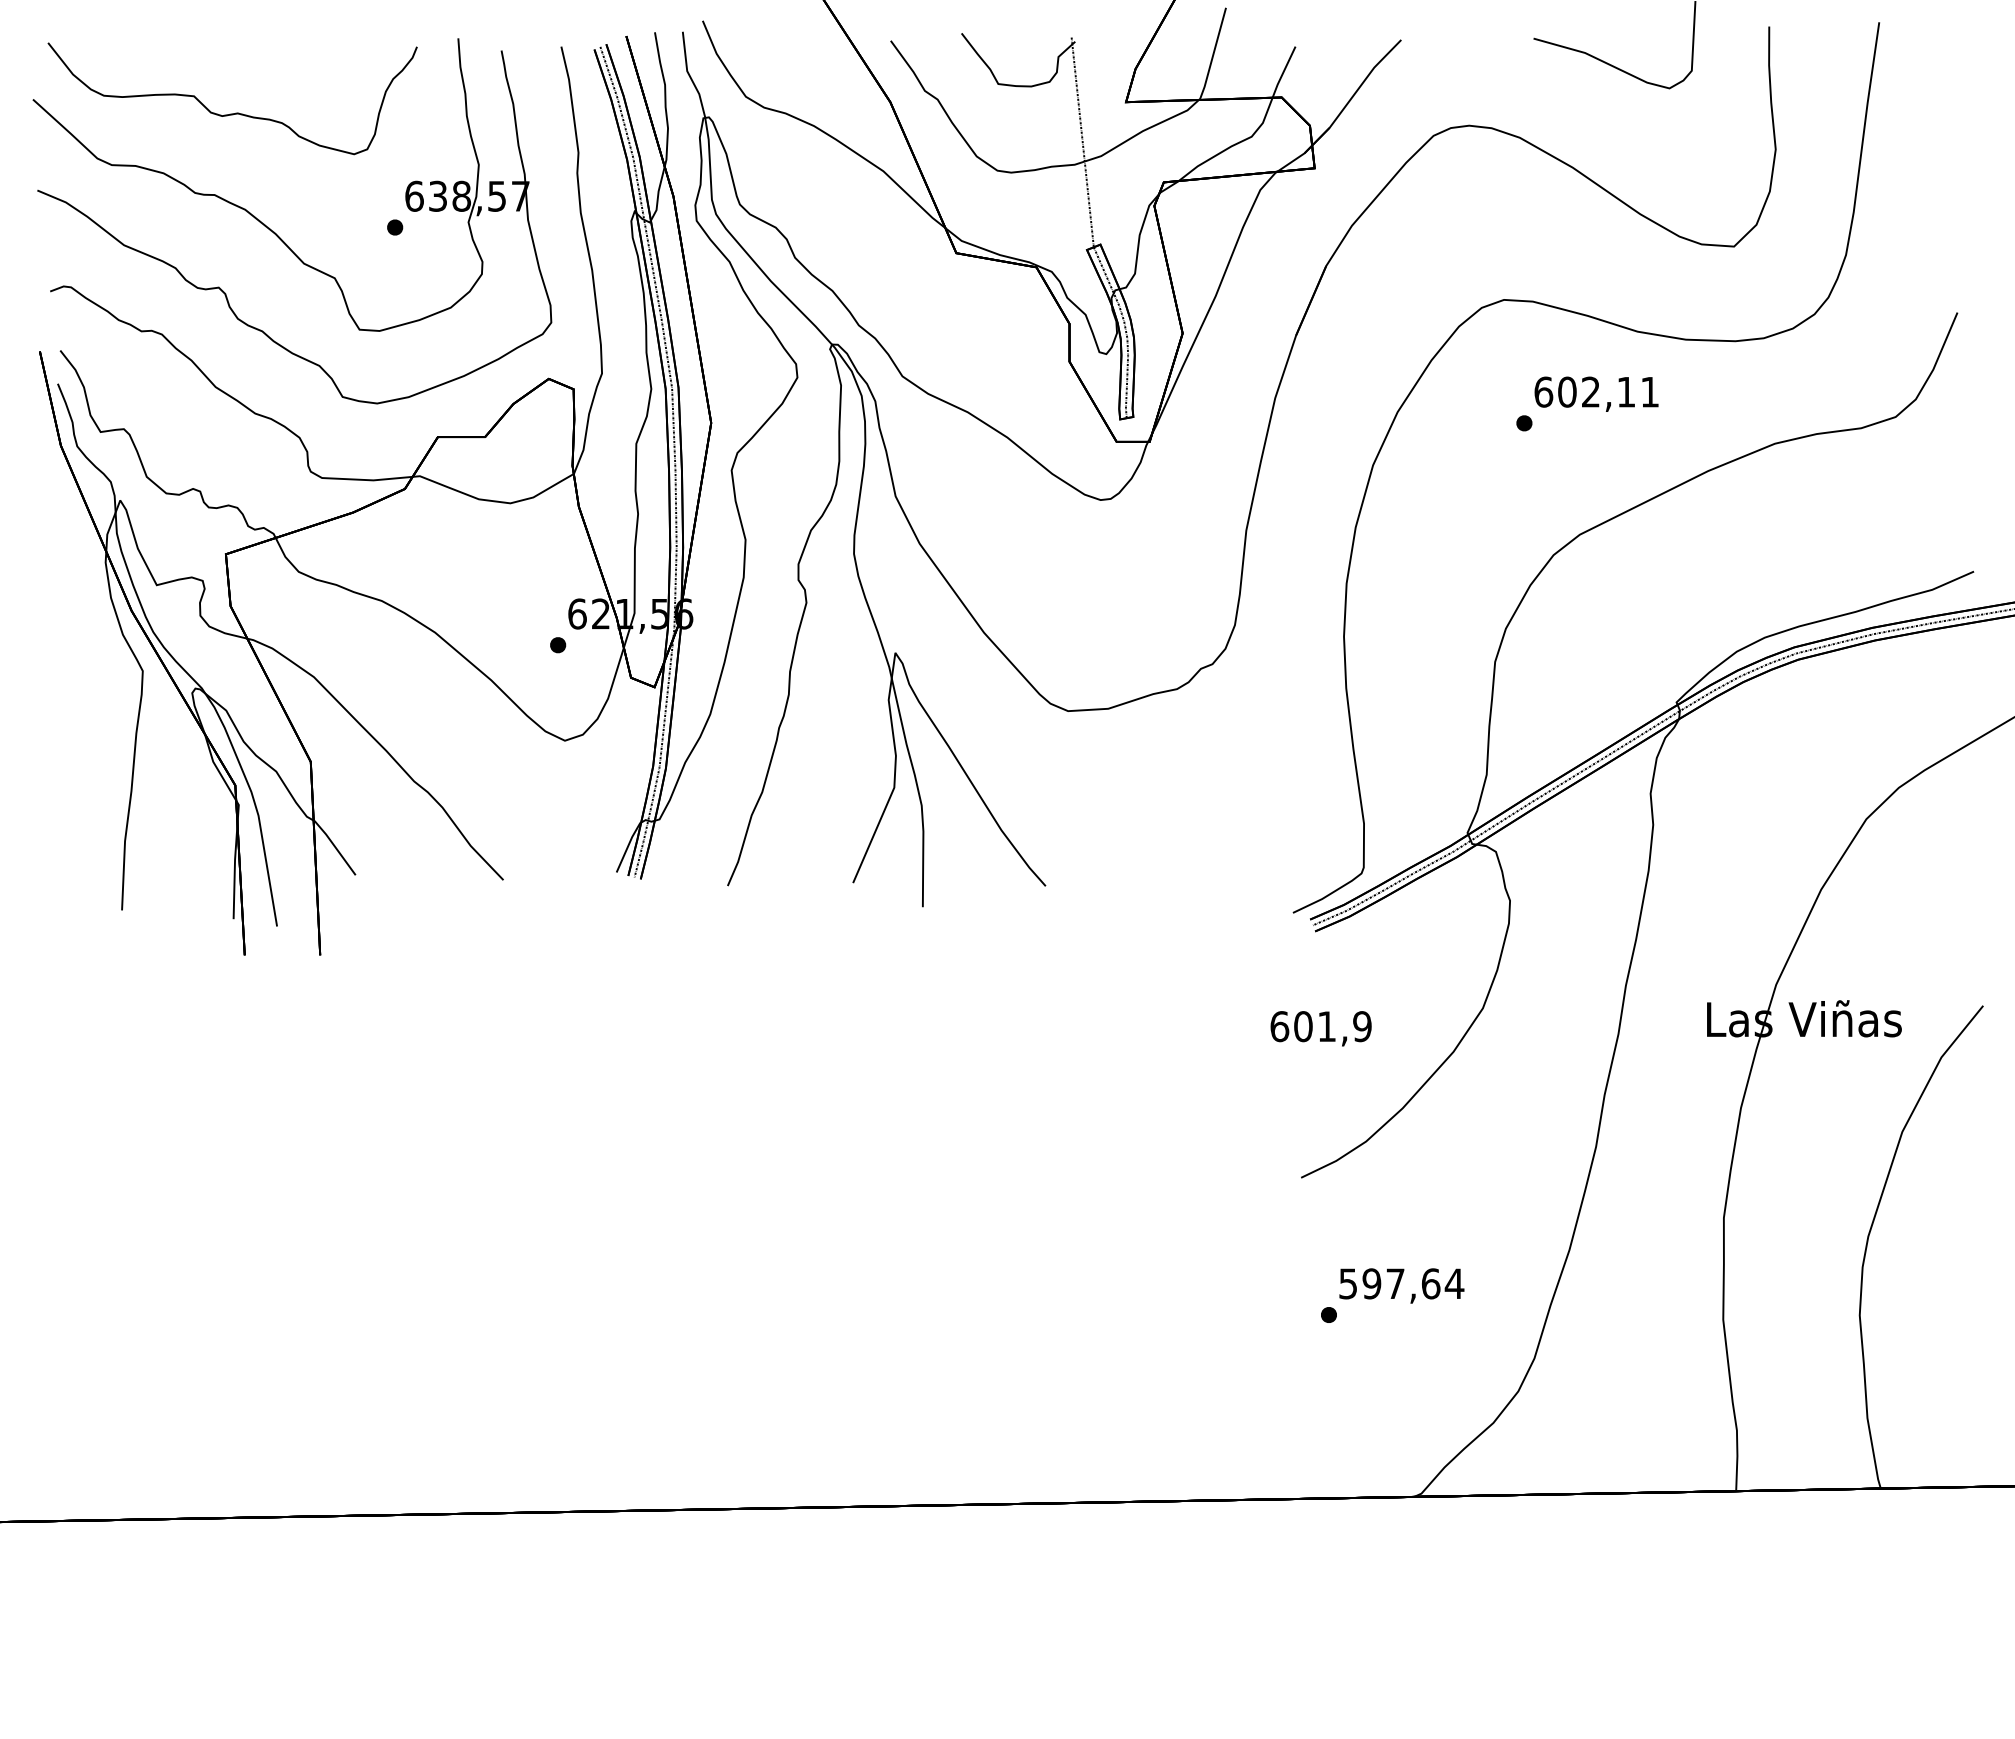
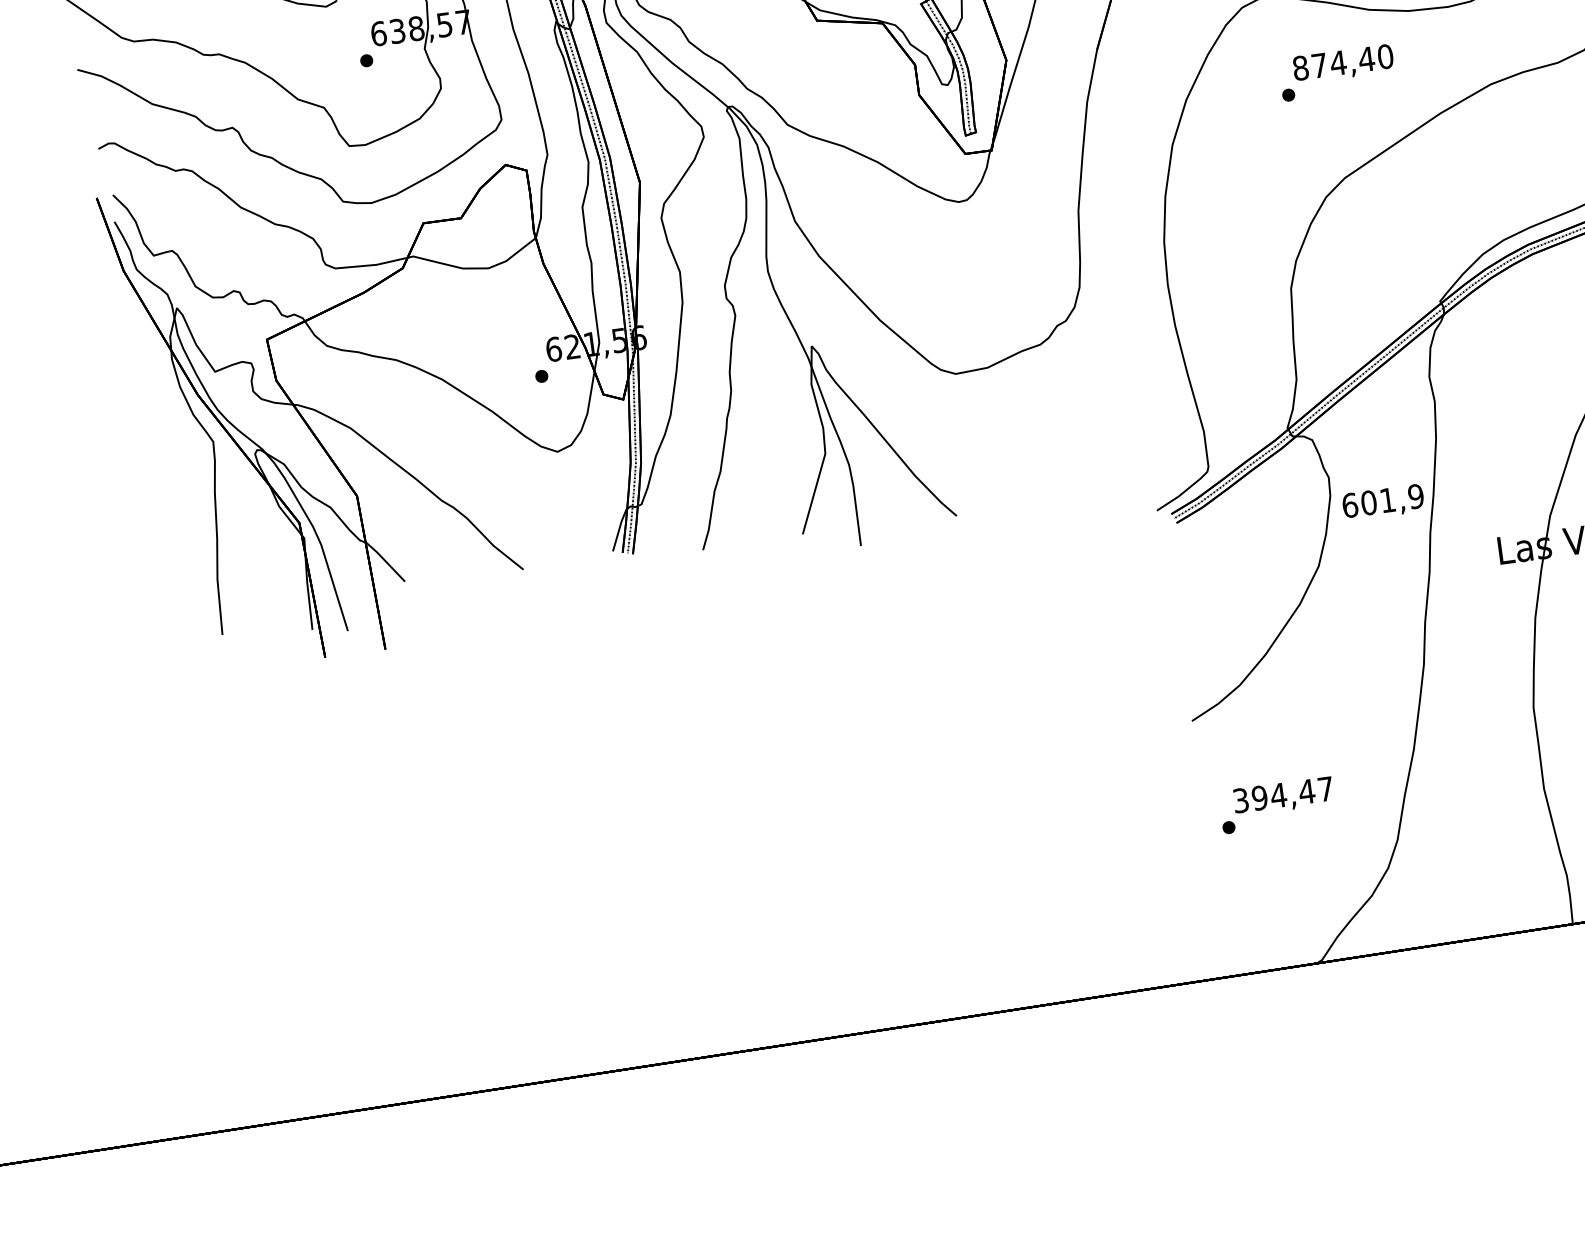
text: (1596, 391) -> (1342, 61), 602,11 -> 874,40
text: (1320, 1028) -> (1382, 502), moved
text: (1402, 1283) -> (1284, 794), 597,64 -> 394,47

